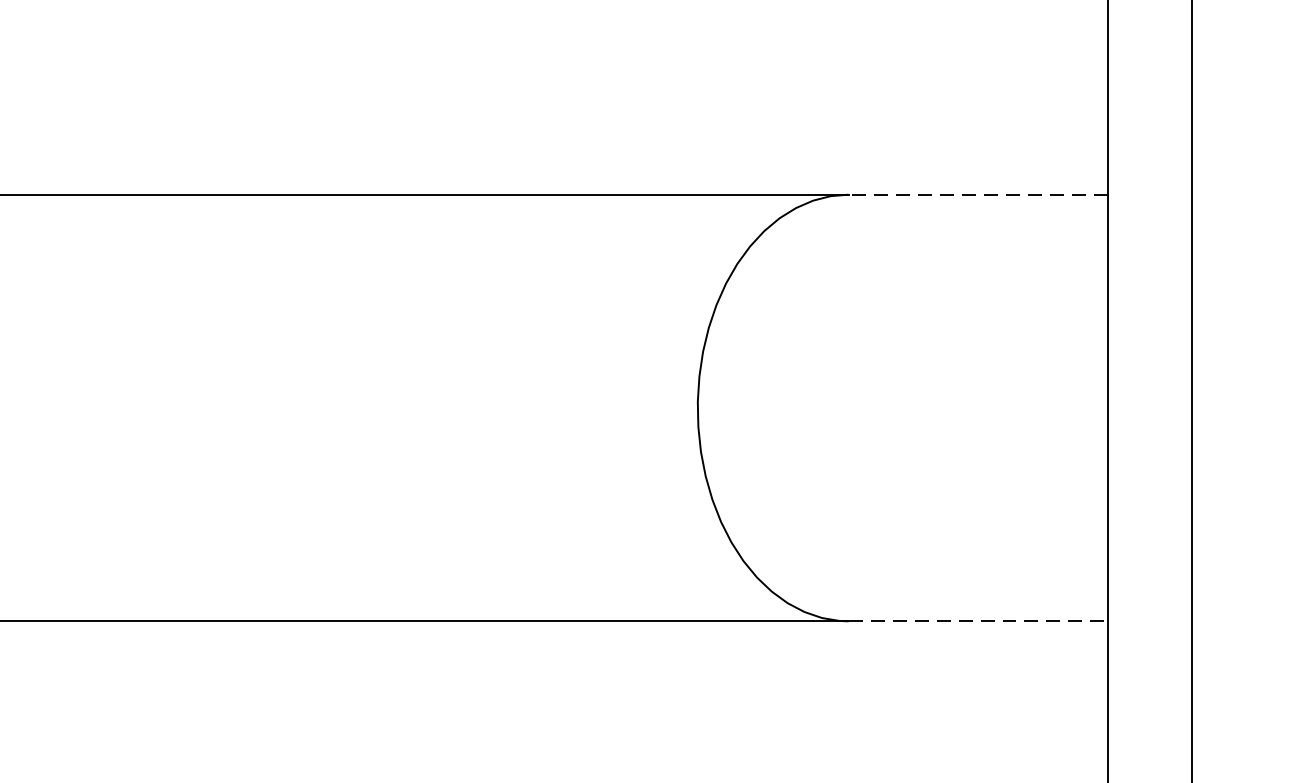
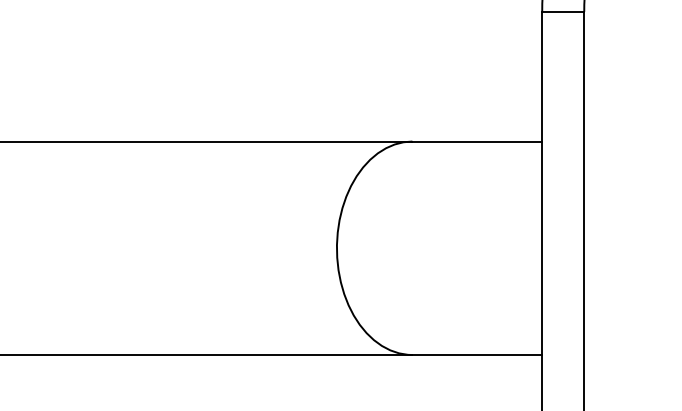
line: (978, 194) -> (477, 141), dashed -> solid
line: (978, 622) -> (477, 355), dashed -> solid

